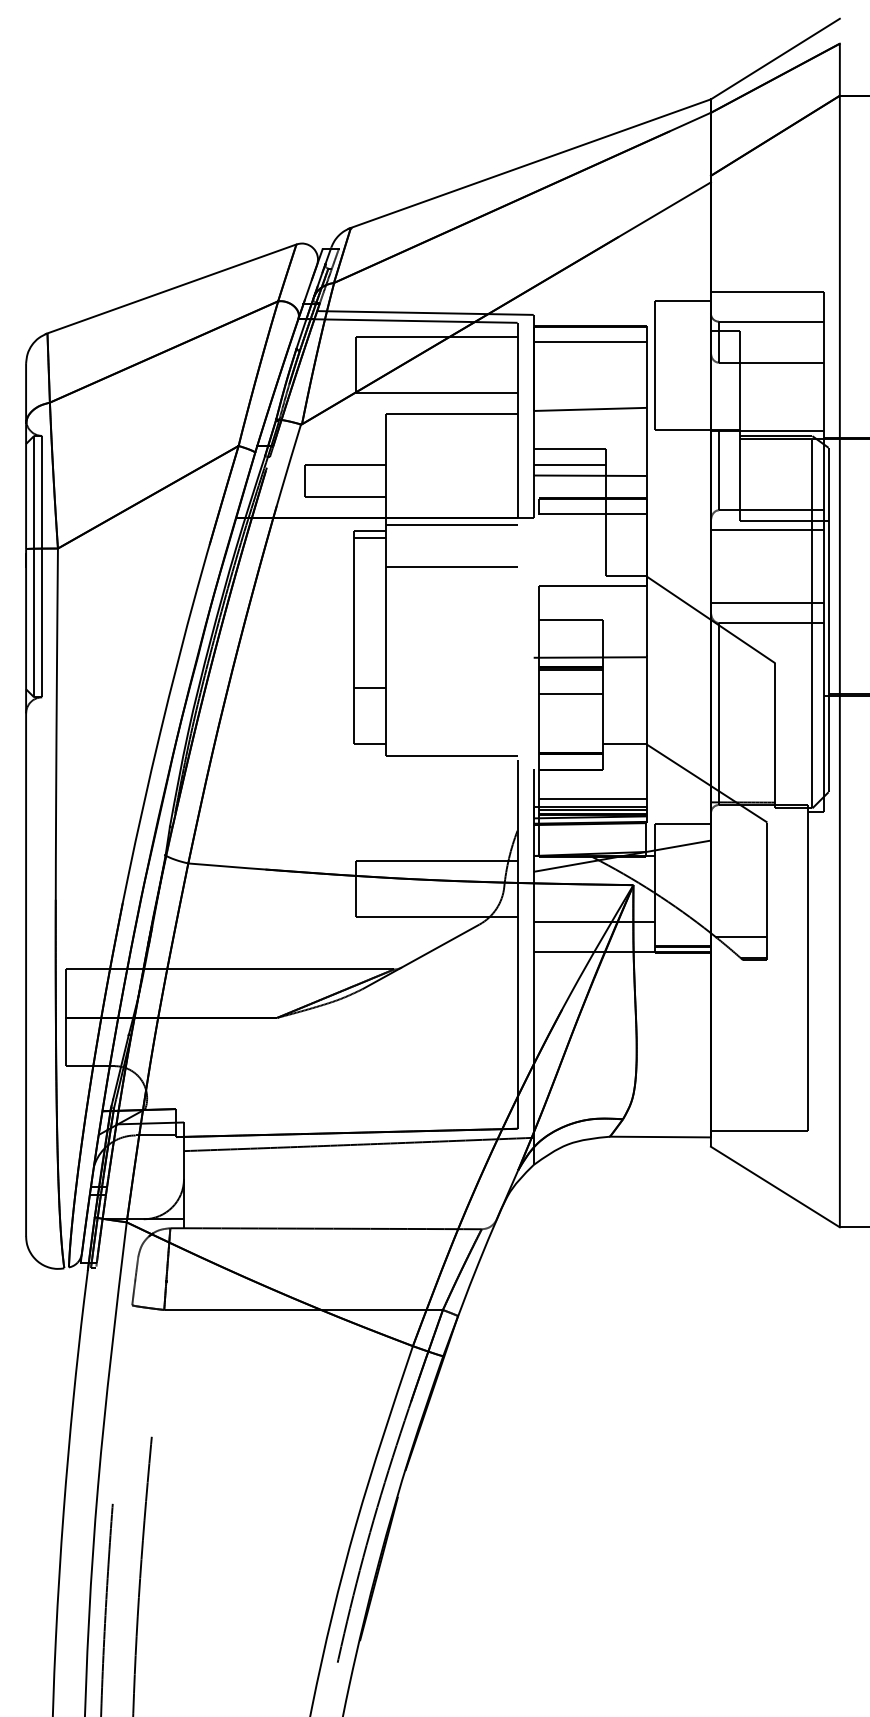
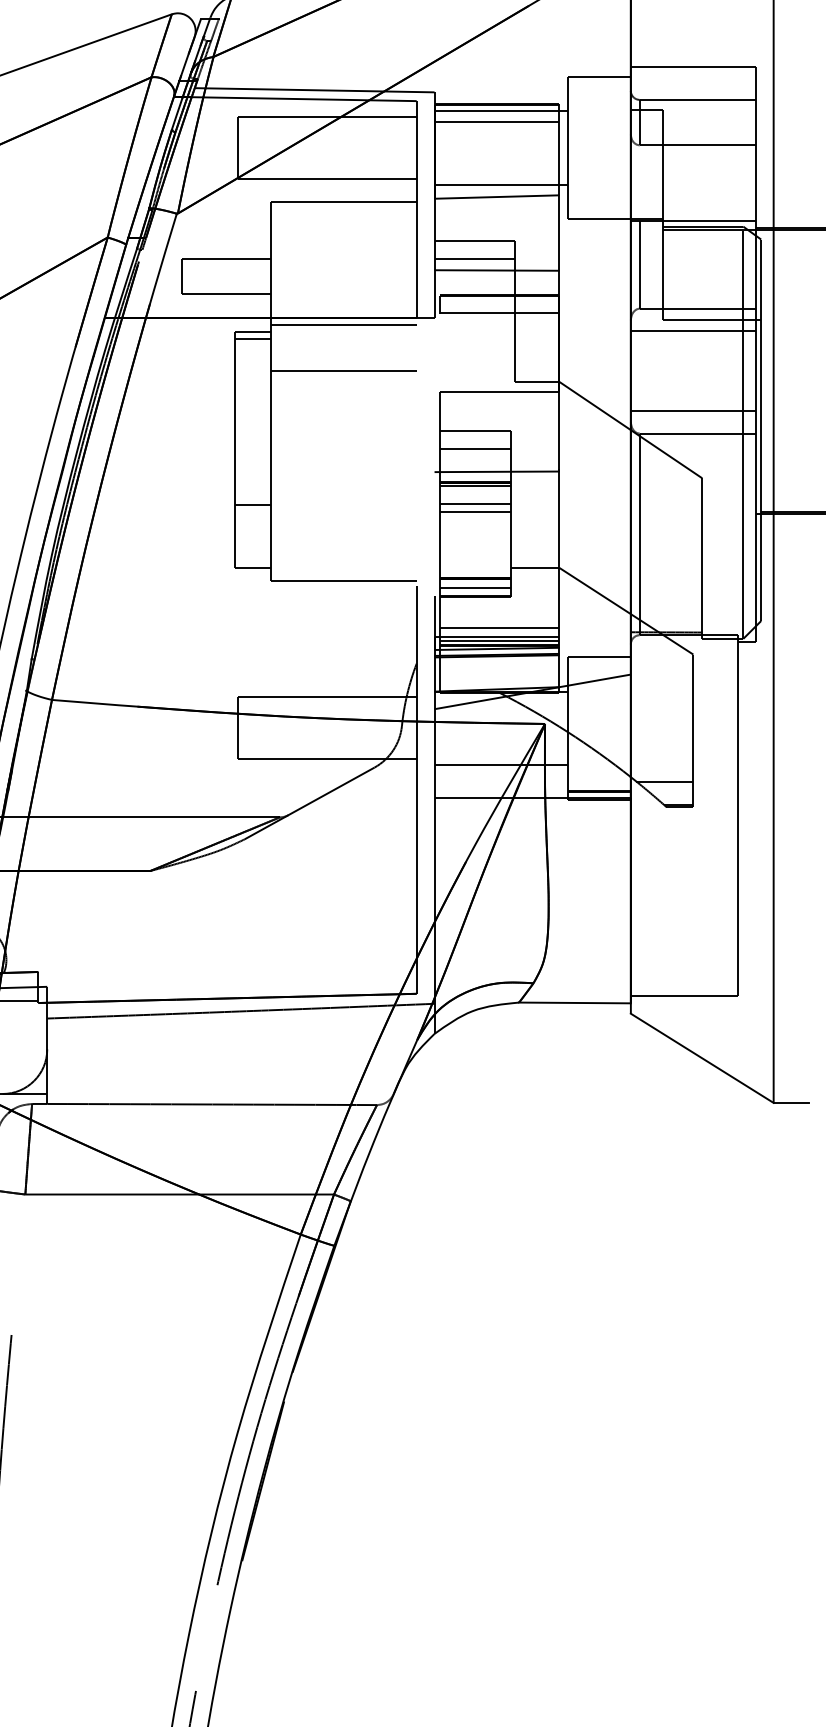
line: (593, 332) -> (500, 111), added
line: (593, 398) -> (500, 184), added
line: (570, 636) -> (475, 448), added
line: (570, 686) -> (475, 503), added
line: (570, 762) -> (475, 588), added

